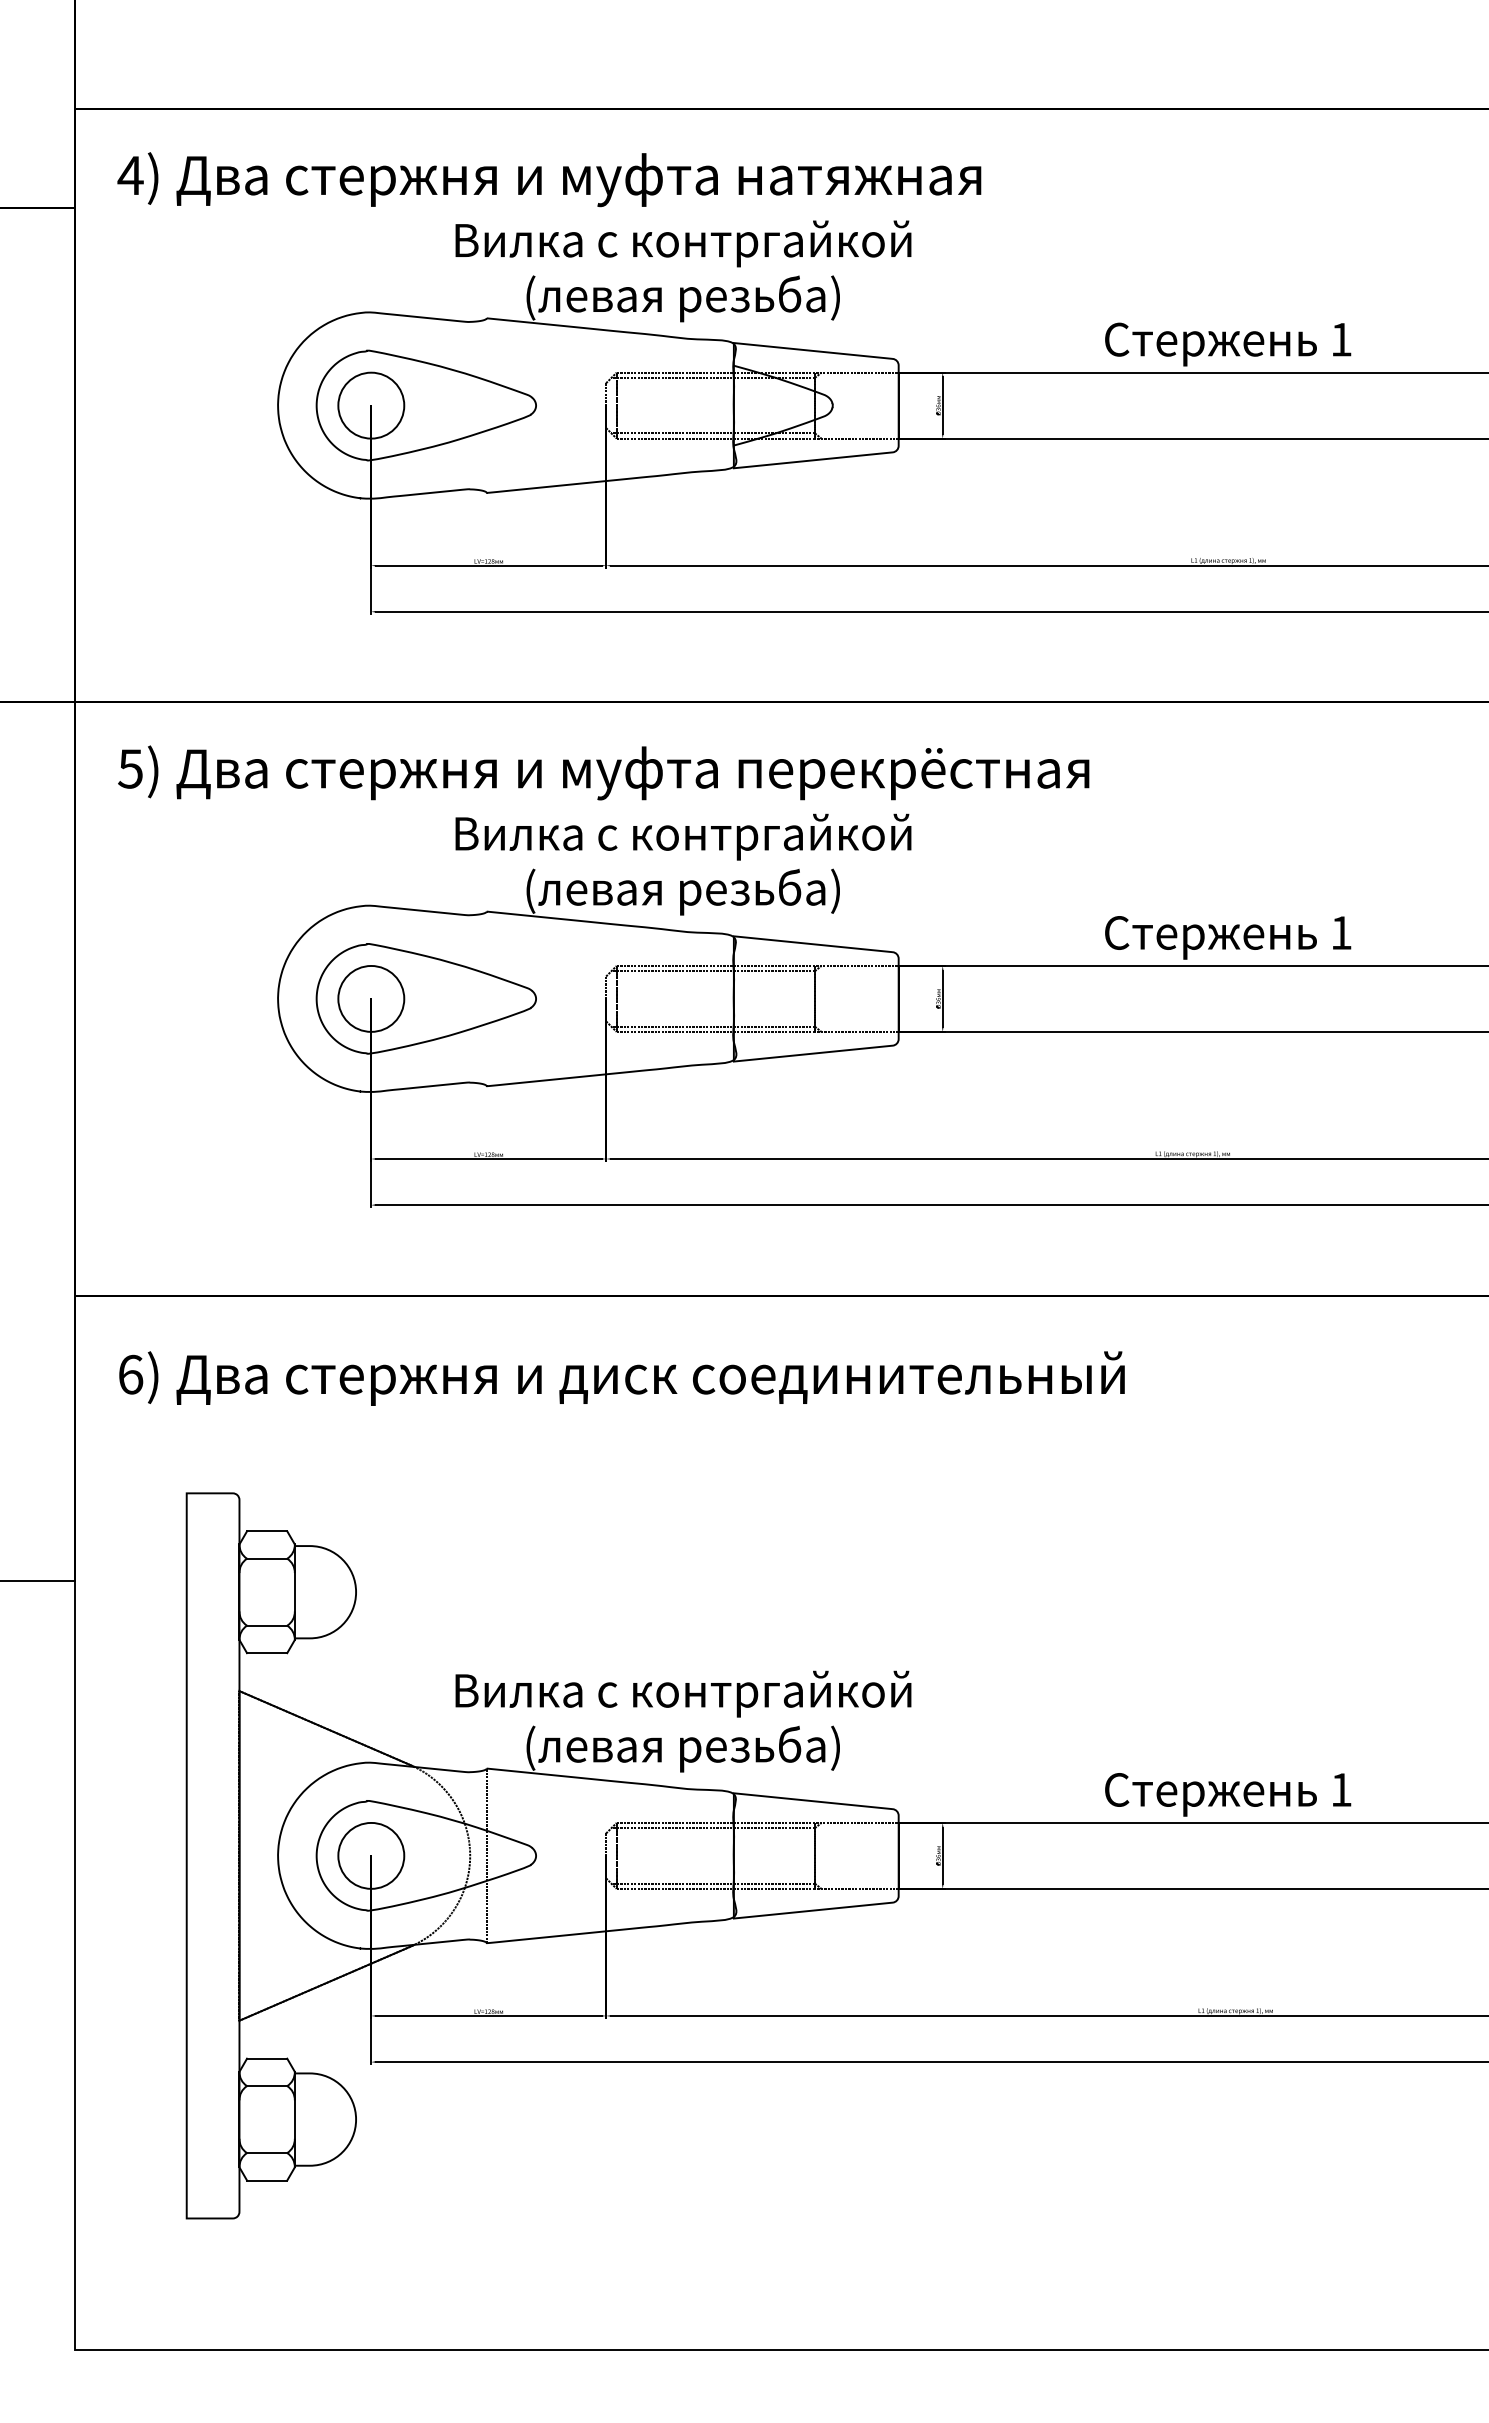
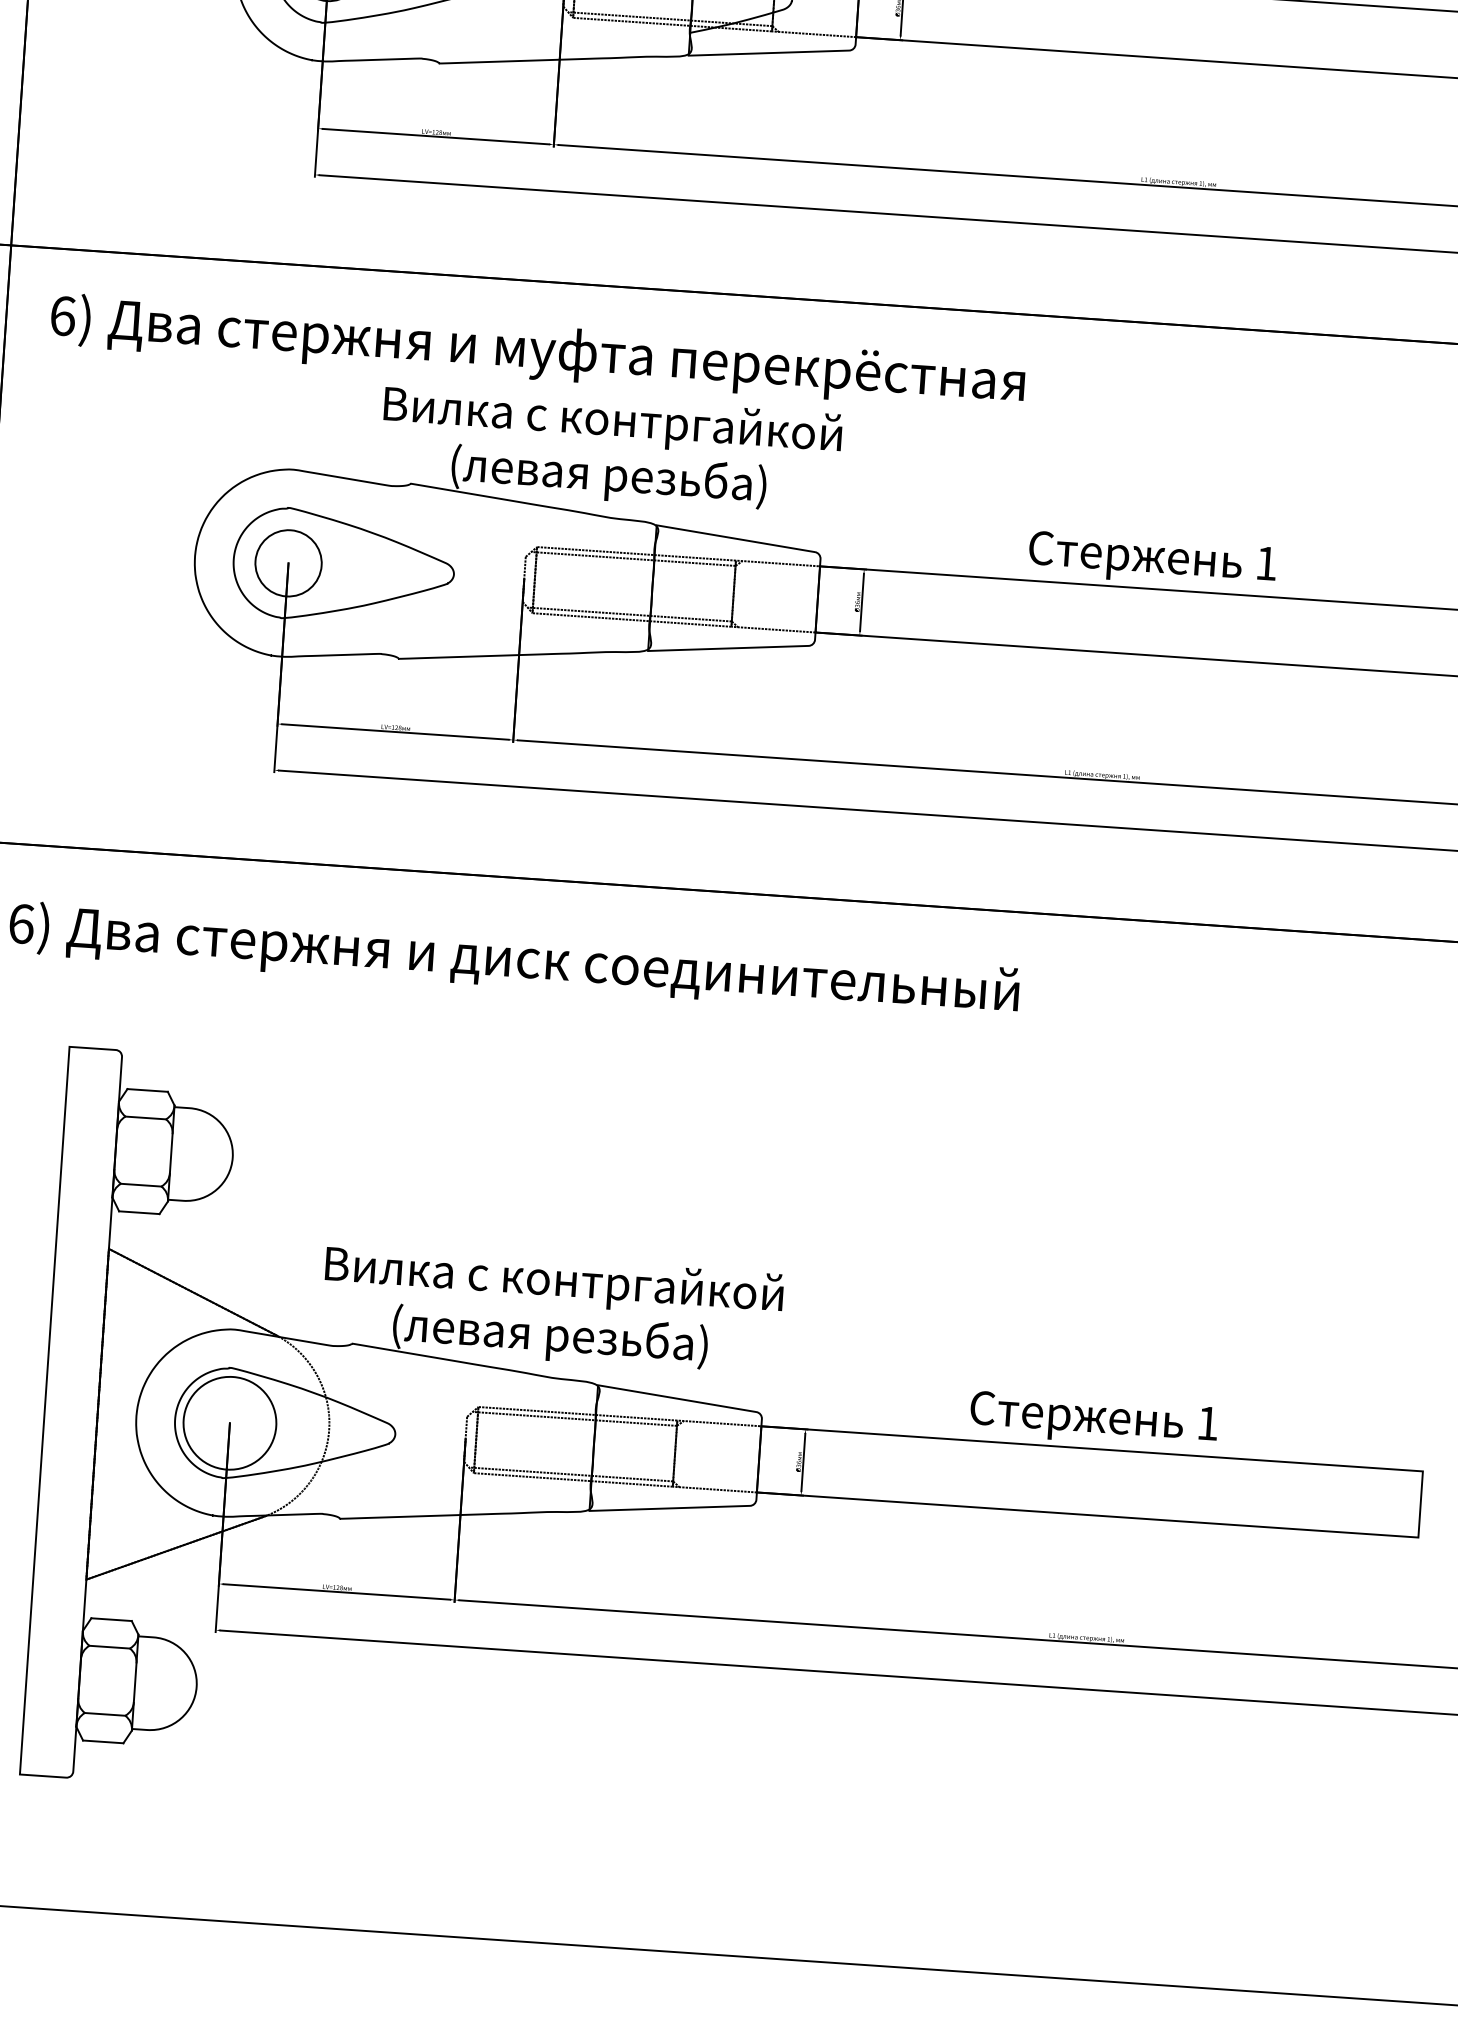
text: (130, 768) -> (62, 315), 5) -> 6)
circle: (371, 1855) -> (230, 1422), size x1.4
line: (486, 1855) -> (345, 1430), removed

